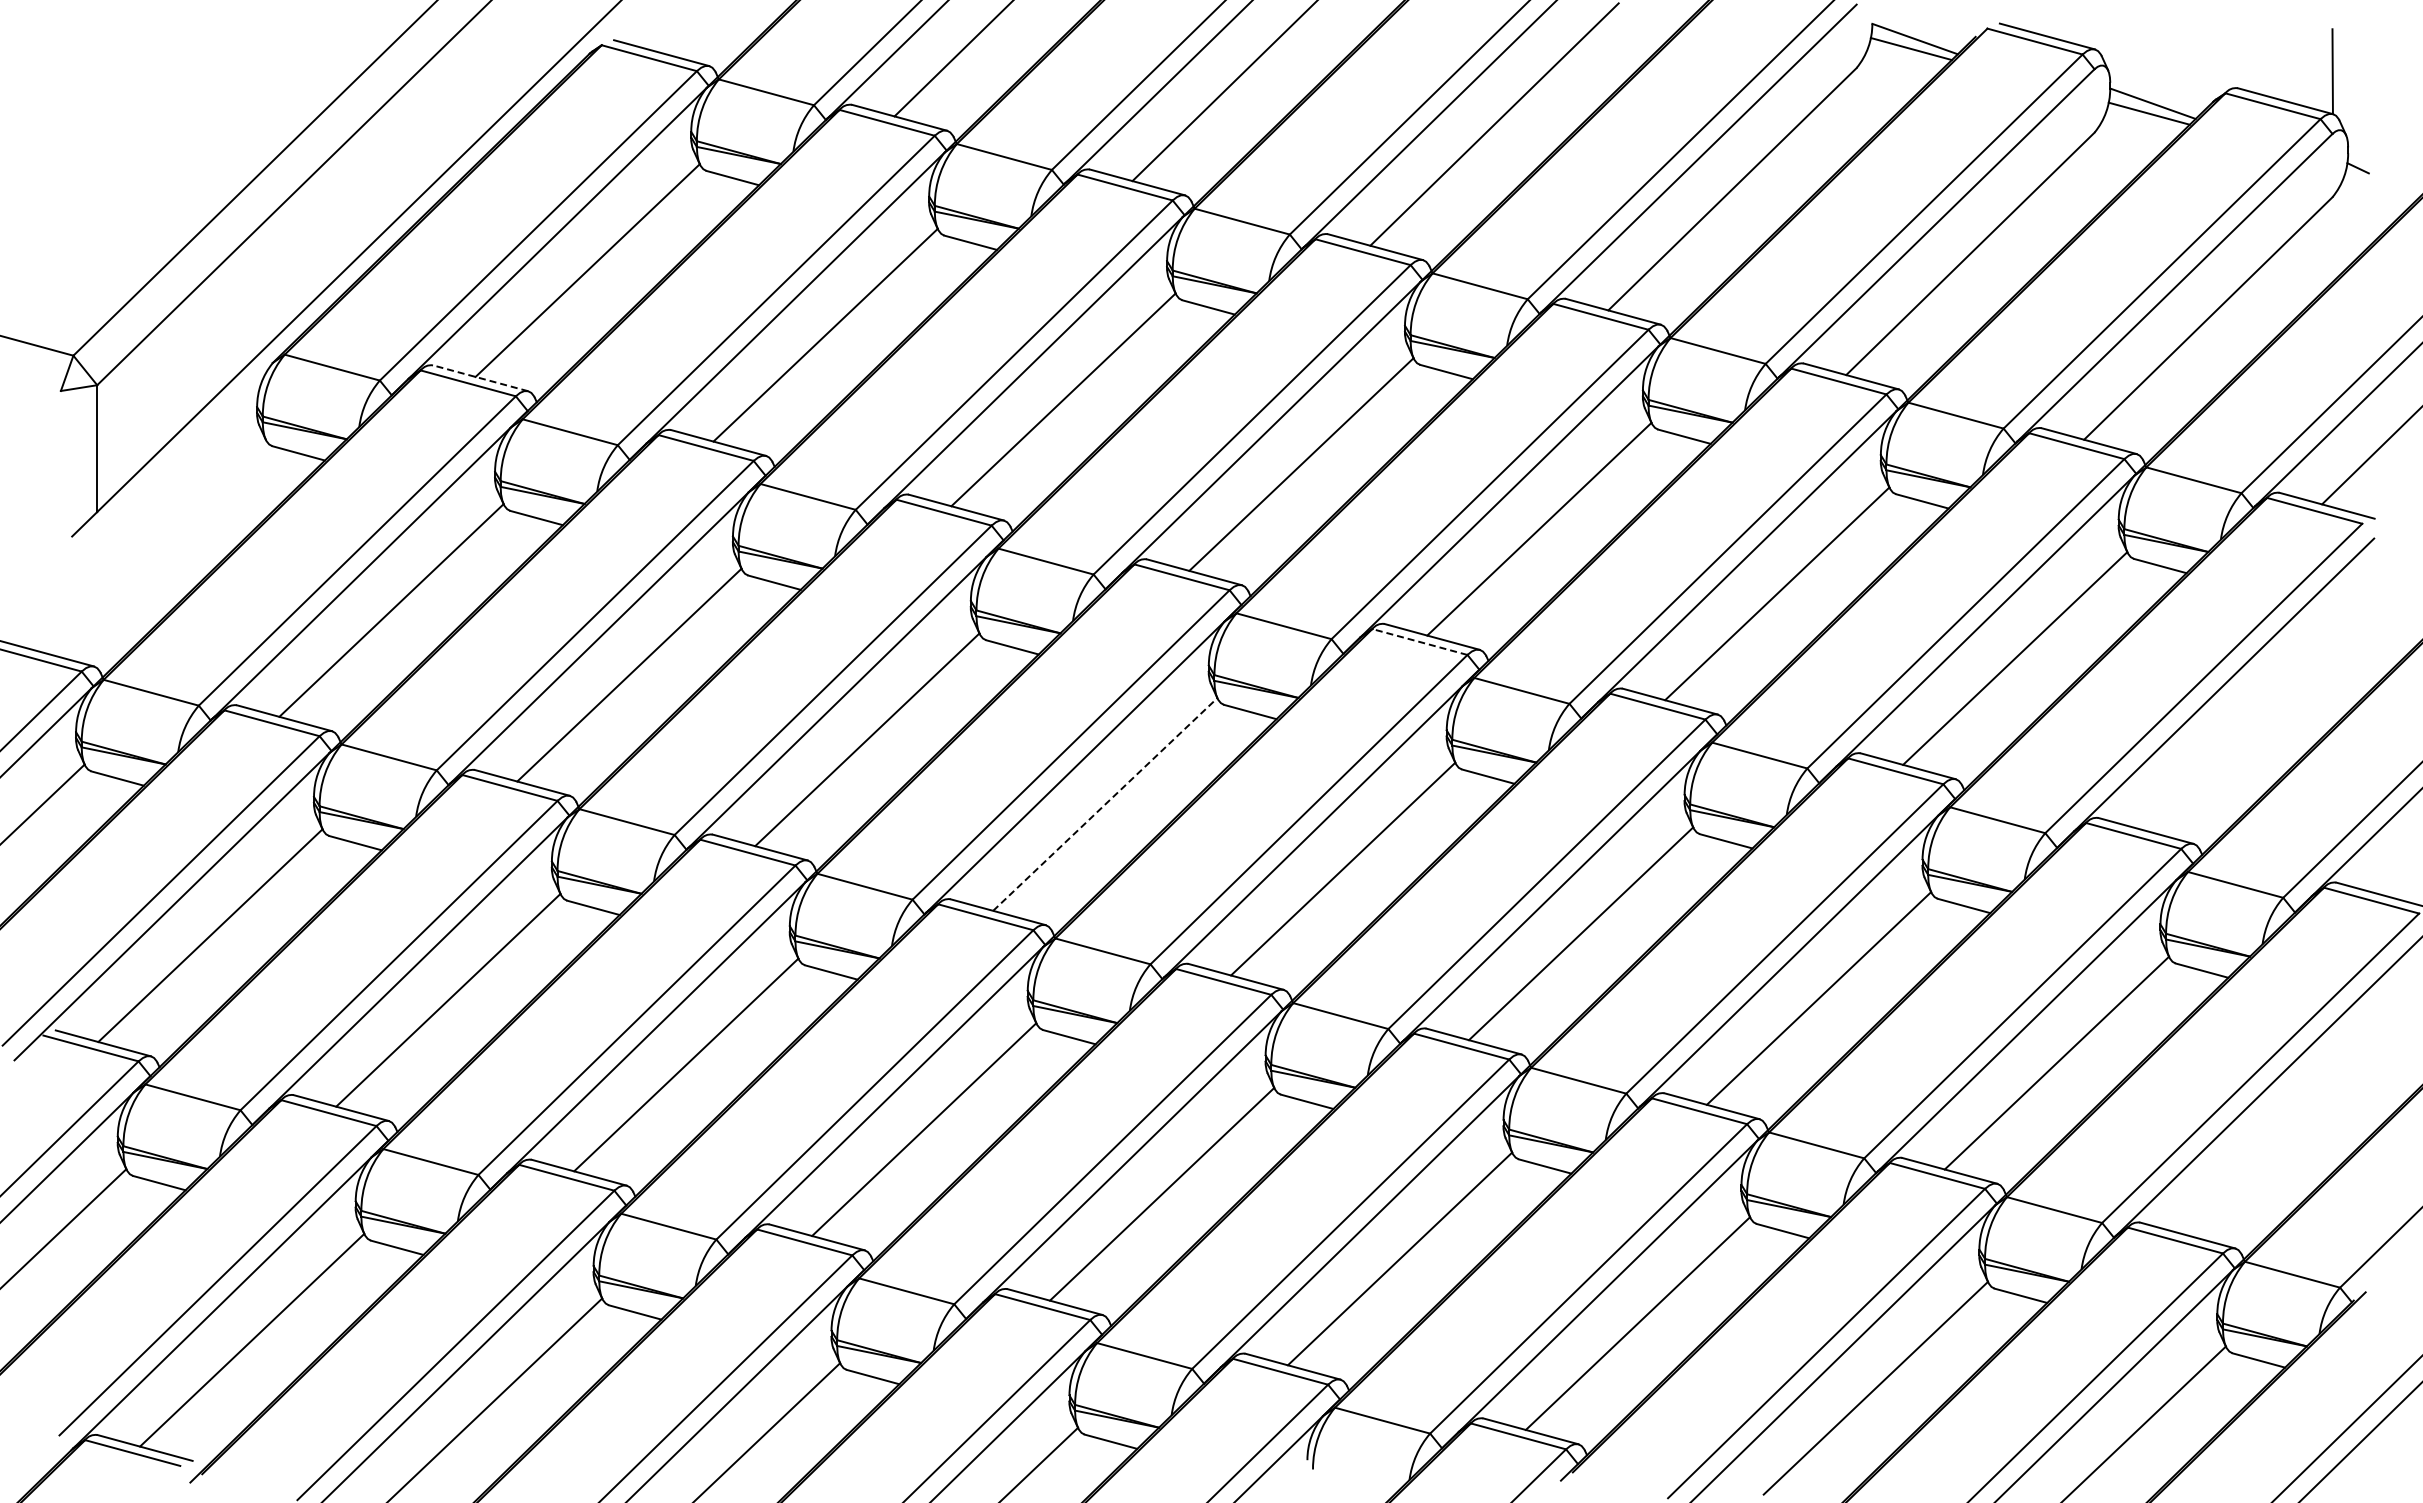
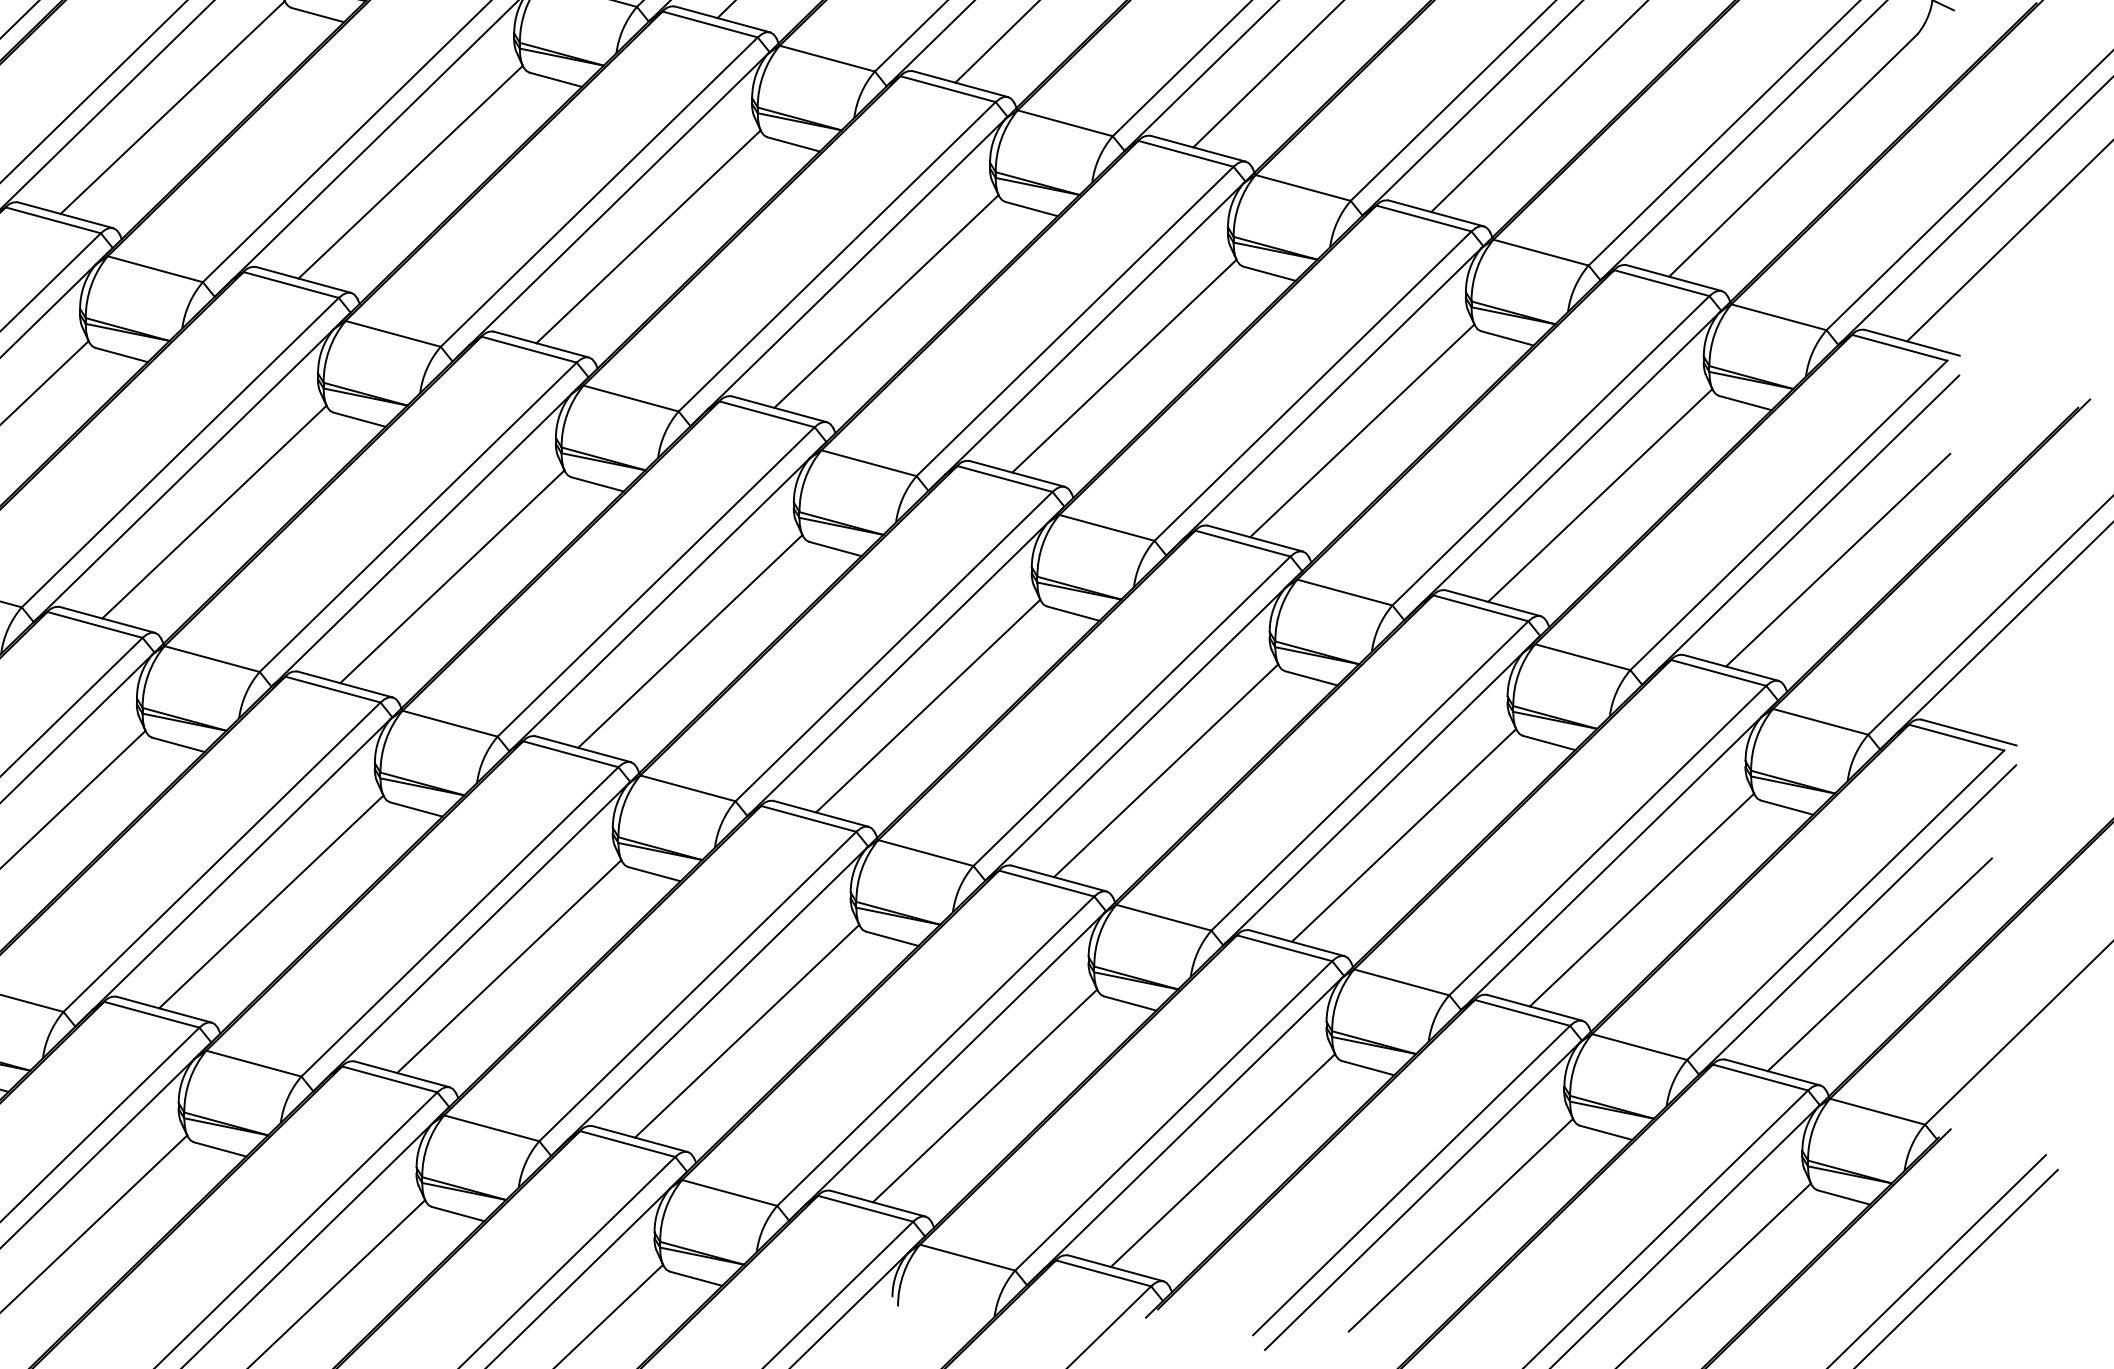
line: (480, 378) -> (65, 215), dashed -> solid
line: (1419, 641) -> (1004, 478), dashed -> solid
line: (2253, 722) -> (1838, 559), added
line: (1105, 804) -> (690, 641), dashed -> solid
line: (2294, 1127) -> (1879, 964), added

